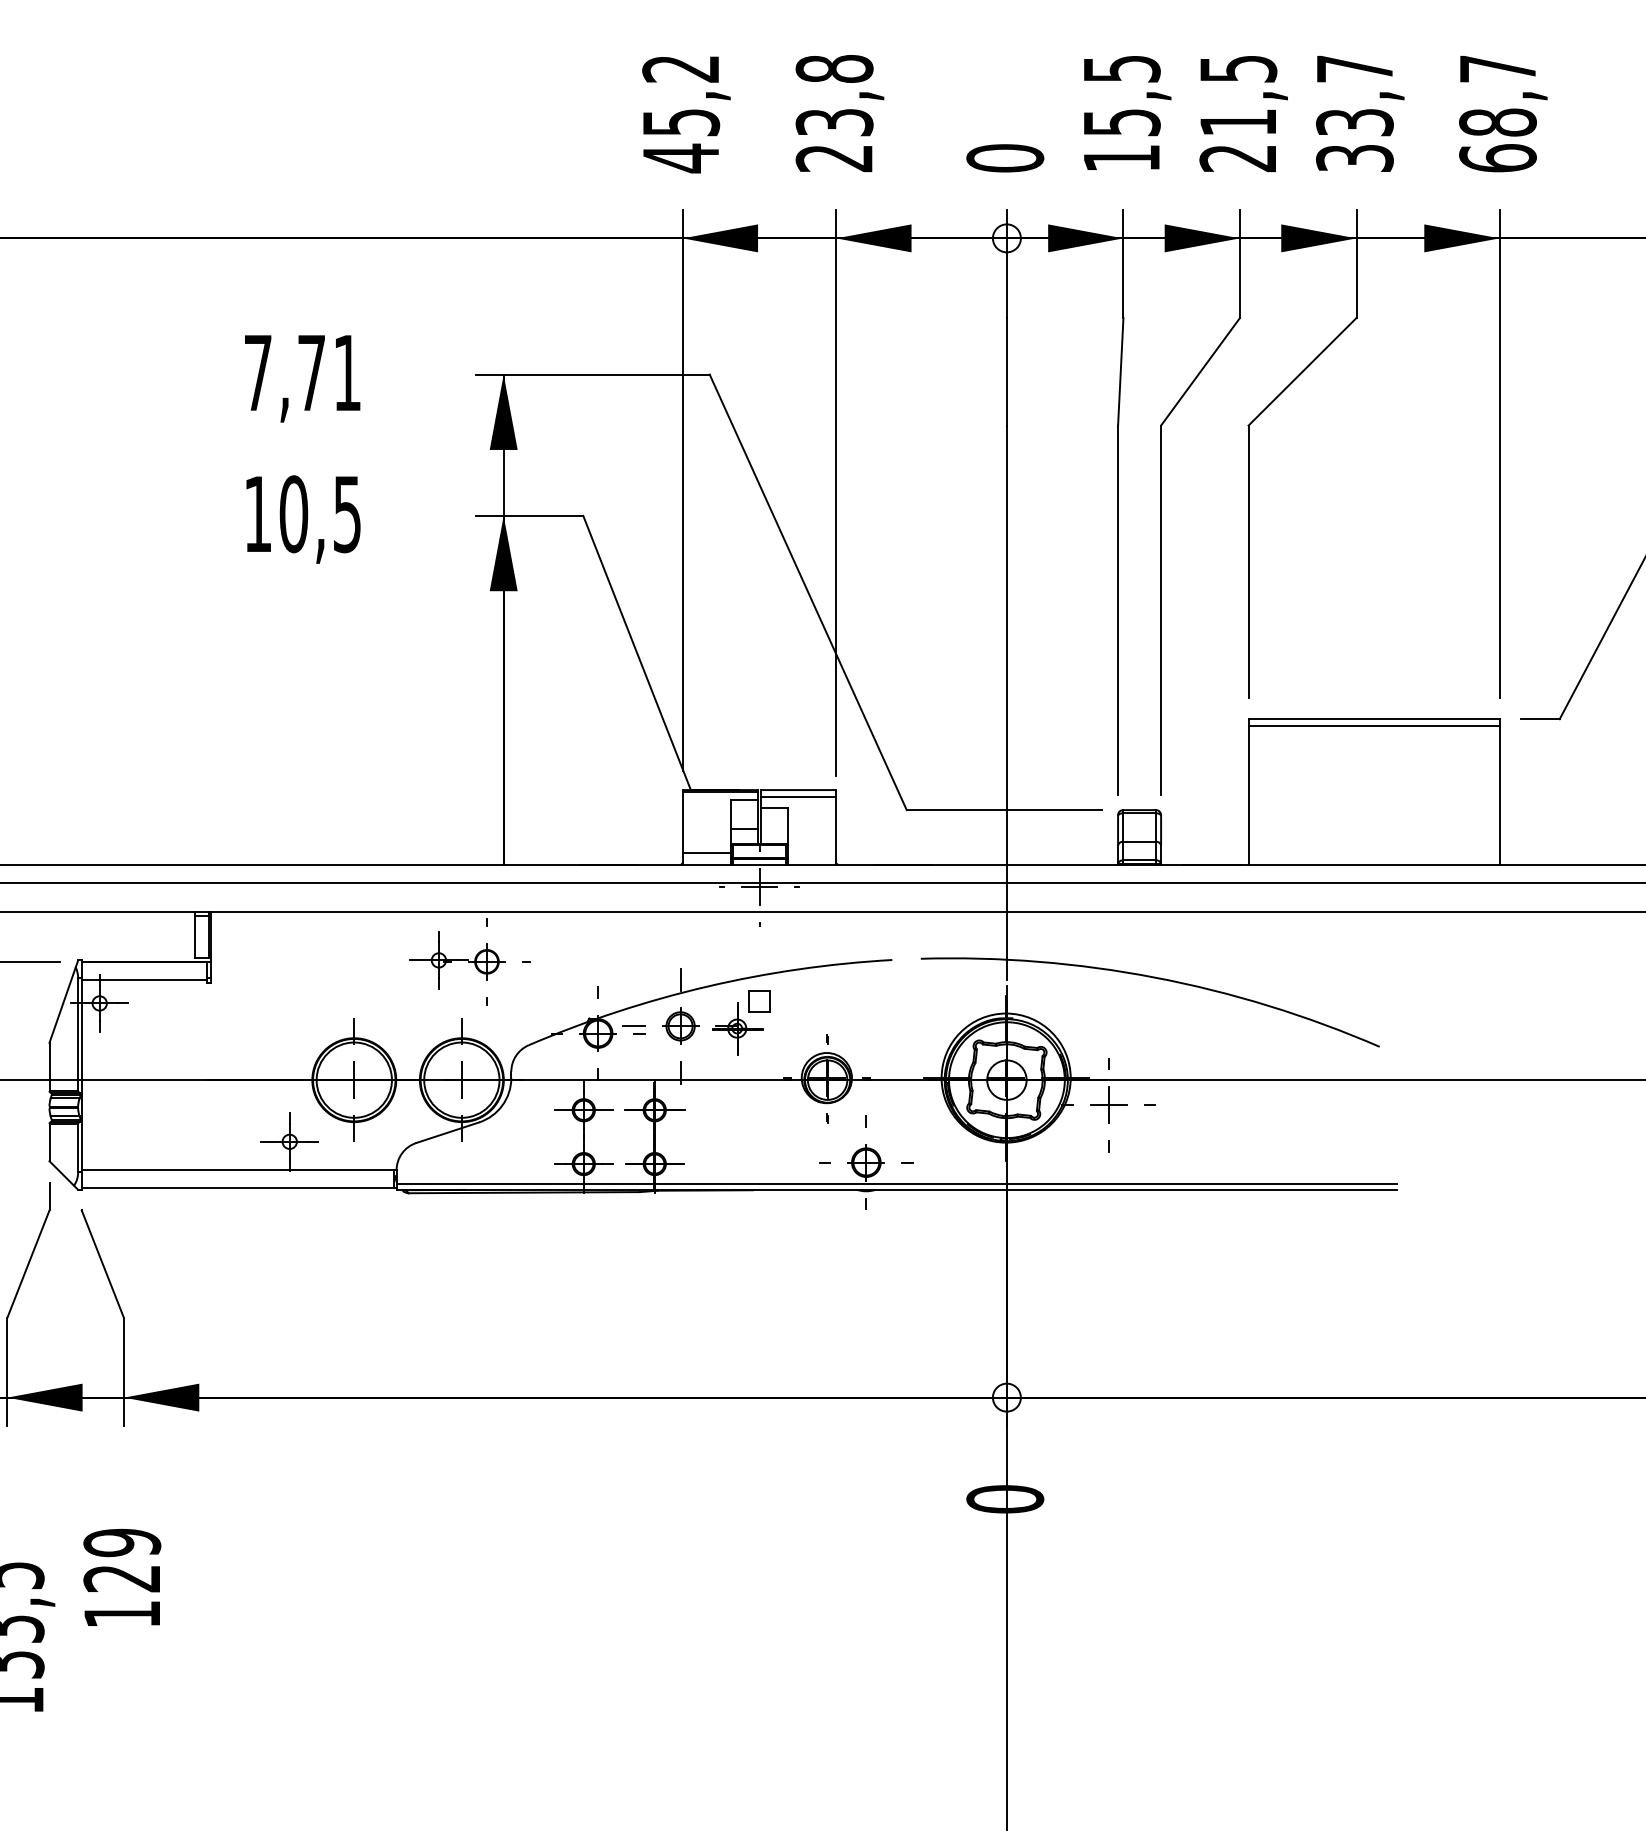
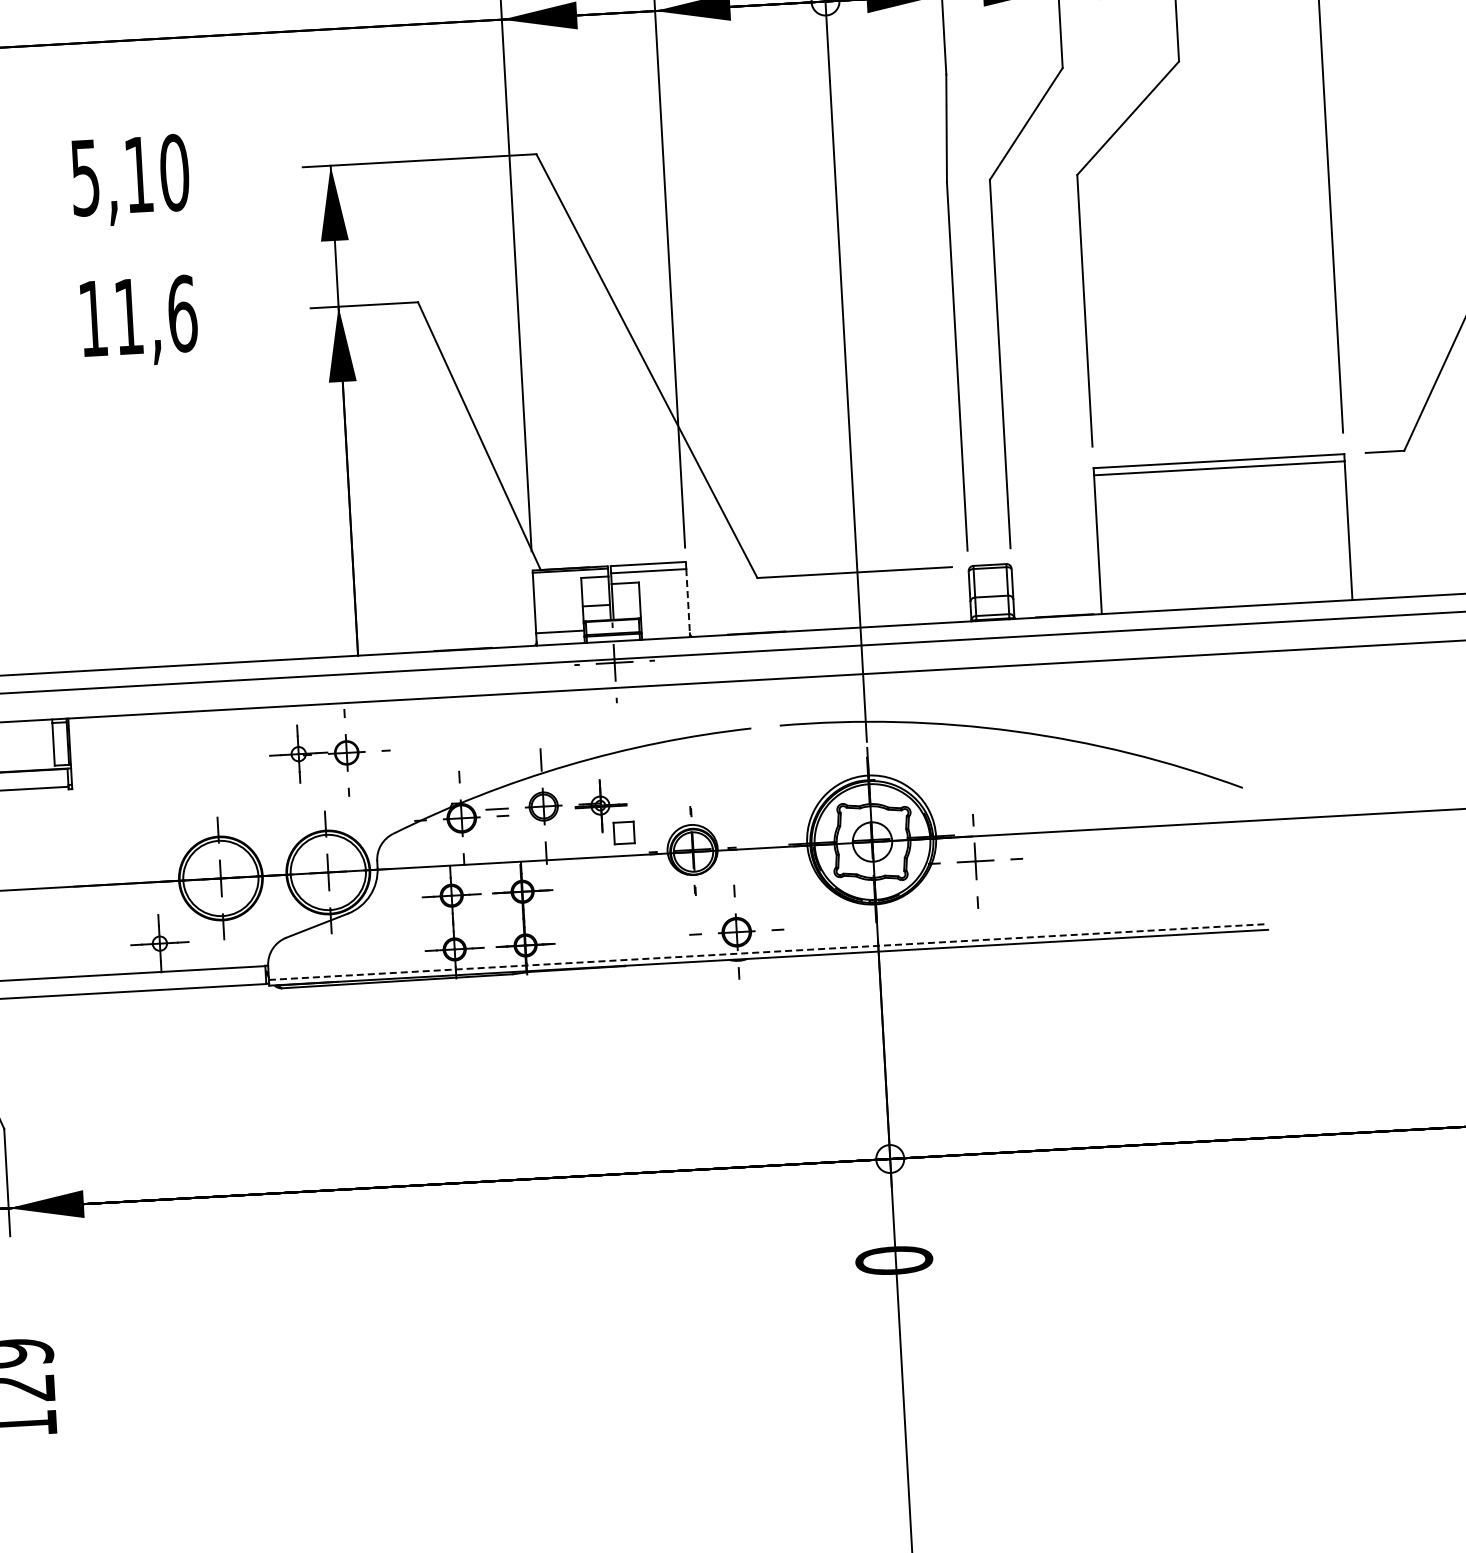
text: (302, 373) -> (129, 175), 7,71 -> 5,10
text: (320, 514) -> (155, 315), 10,5 -> 11,6
line: (836, 831) -> (688, 603), solid -> dashed
part: (759, 1001) -> (624, 833), moved
line: (897, 1184) -> (769, 952), solid -> dashed

